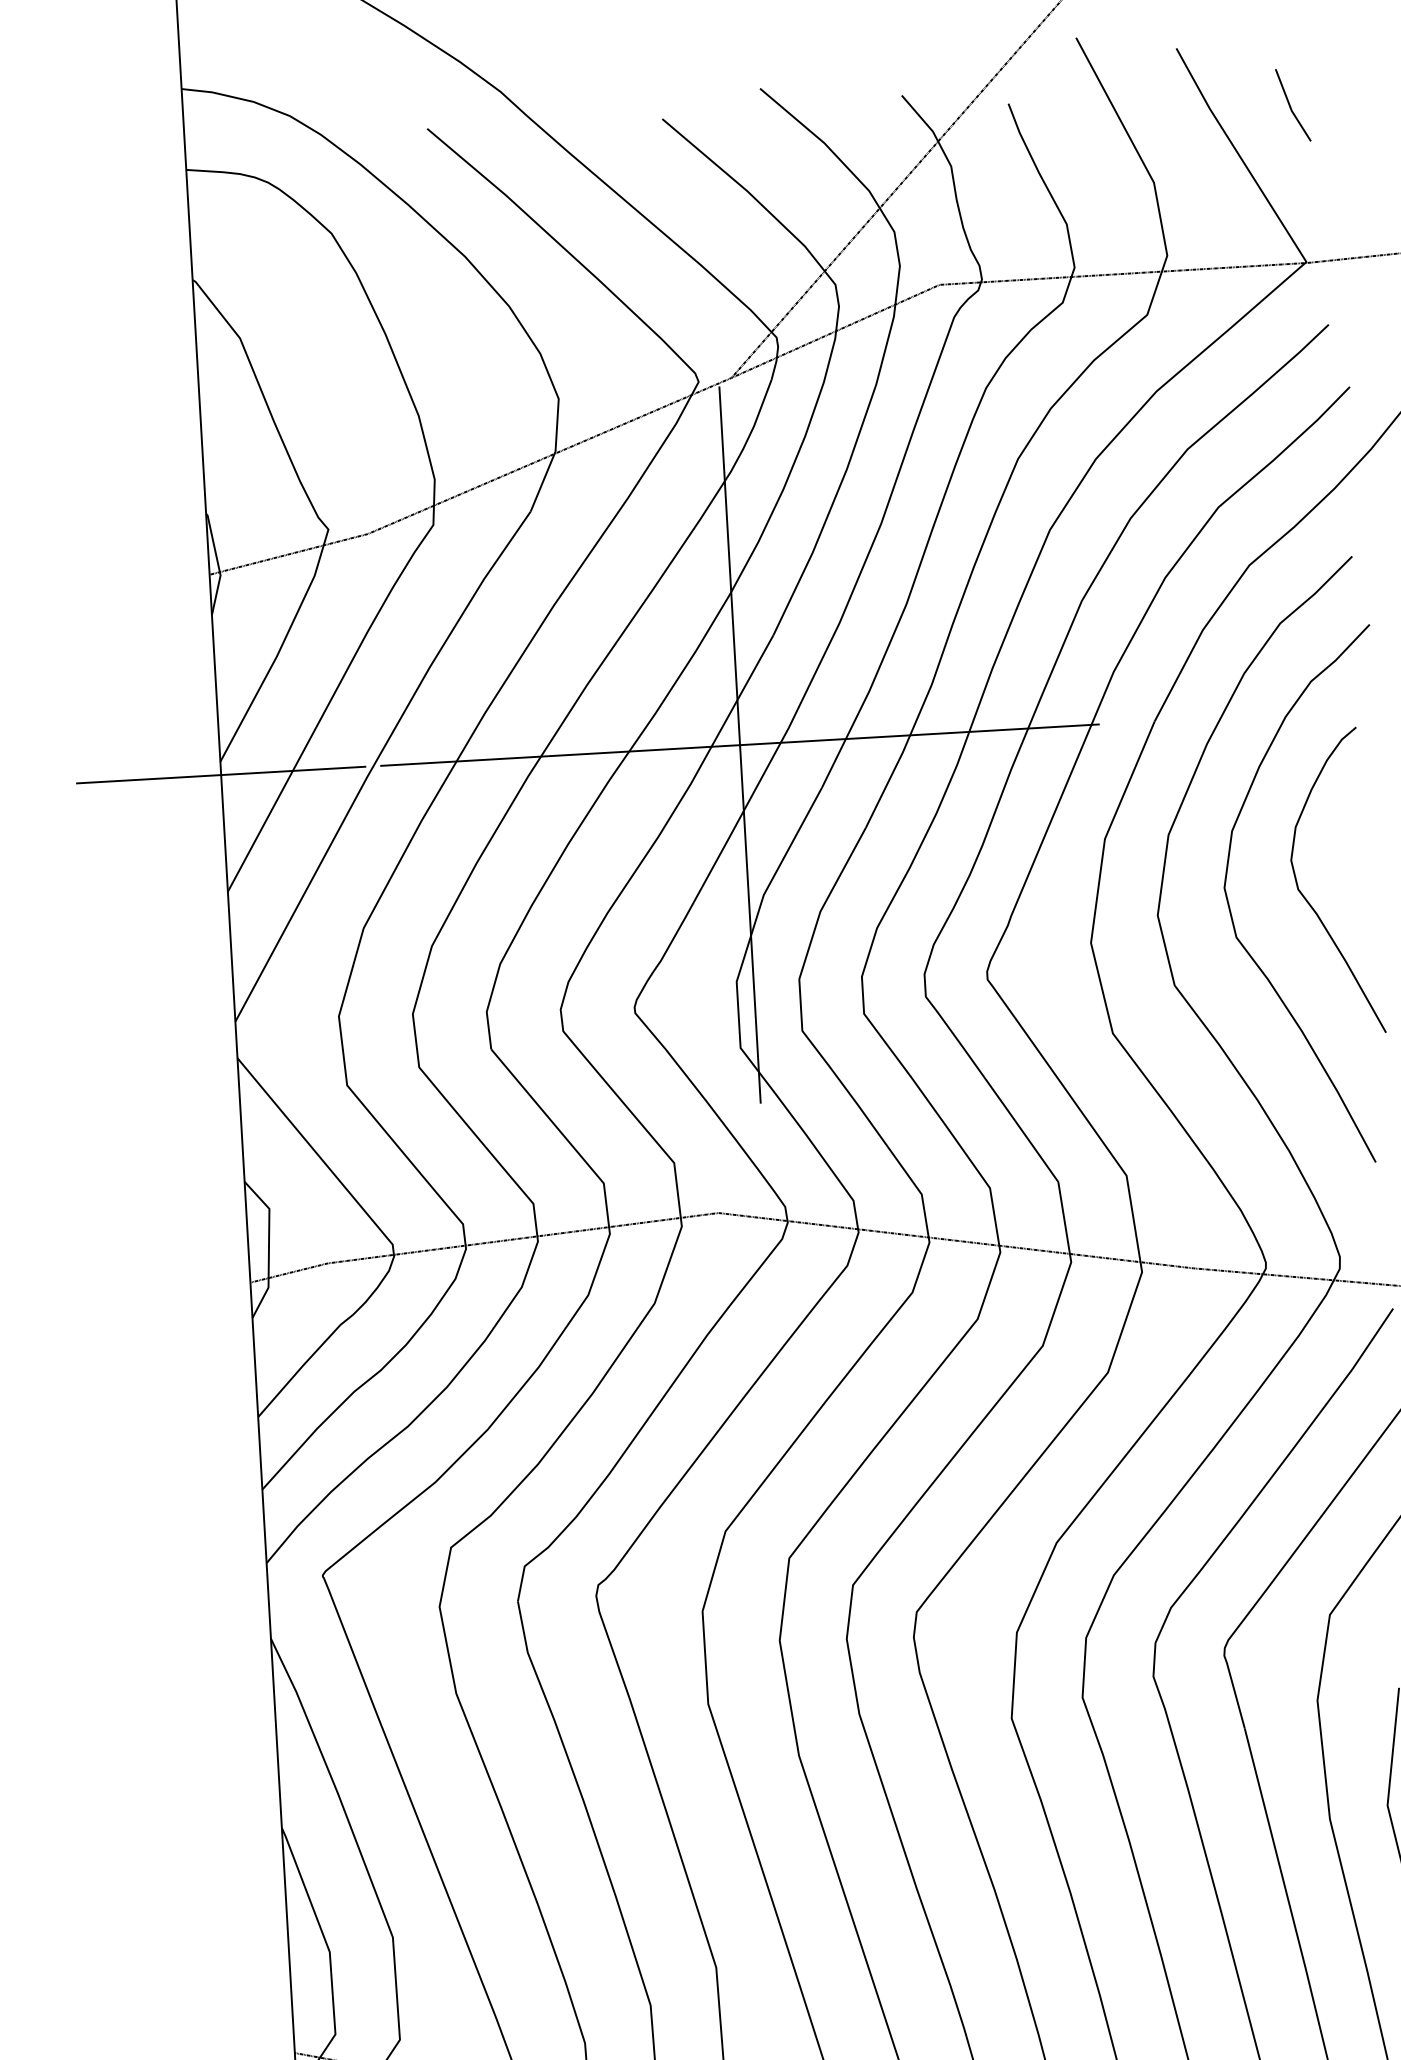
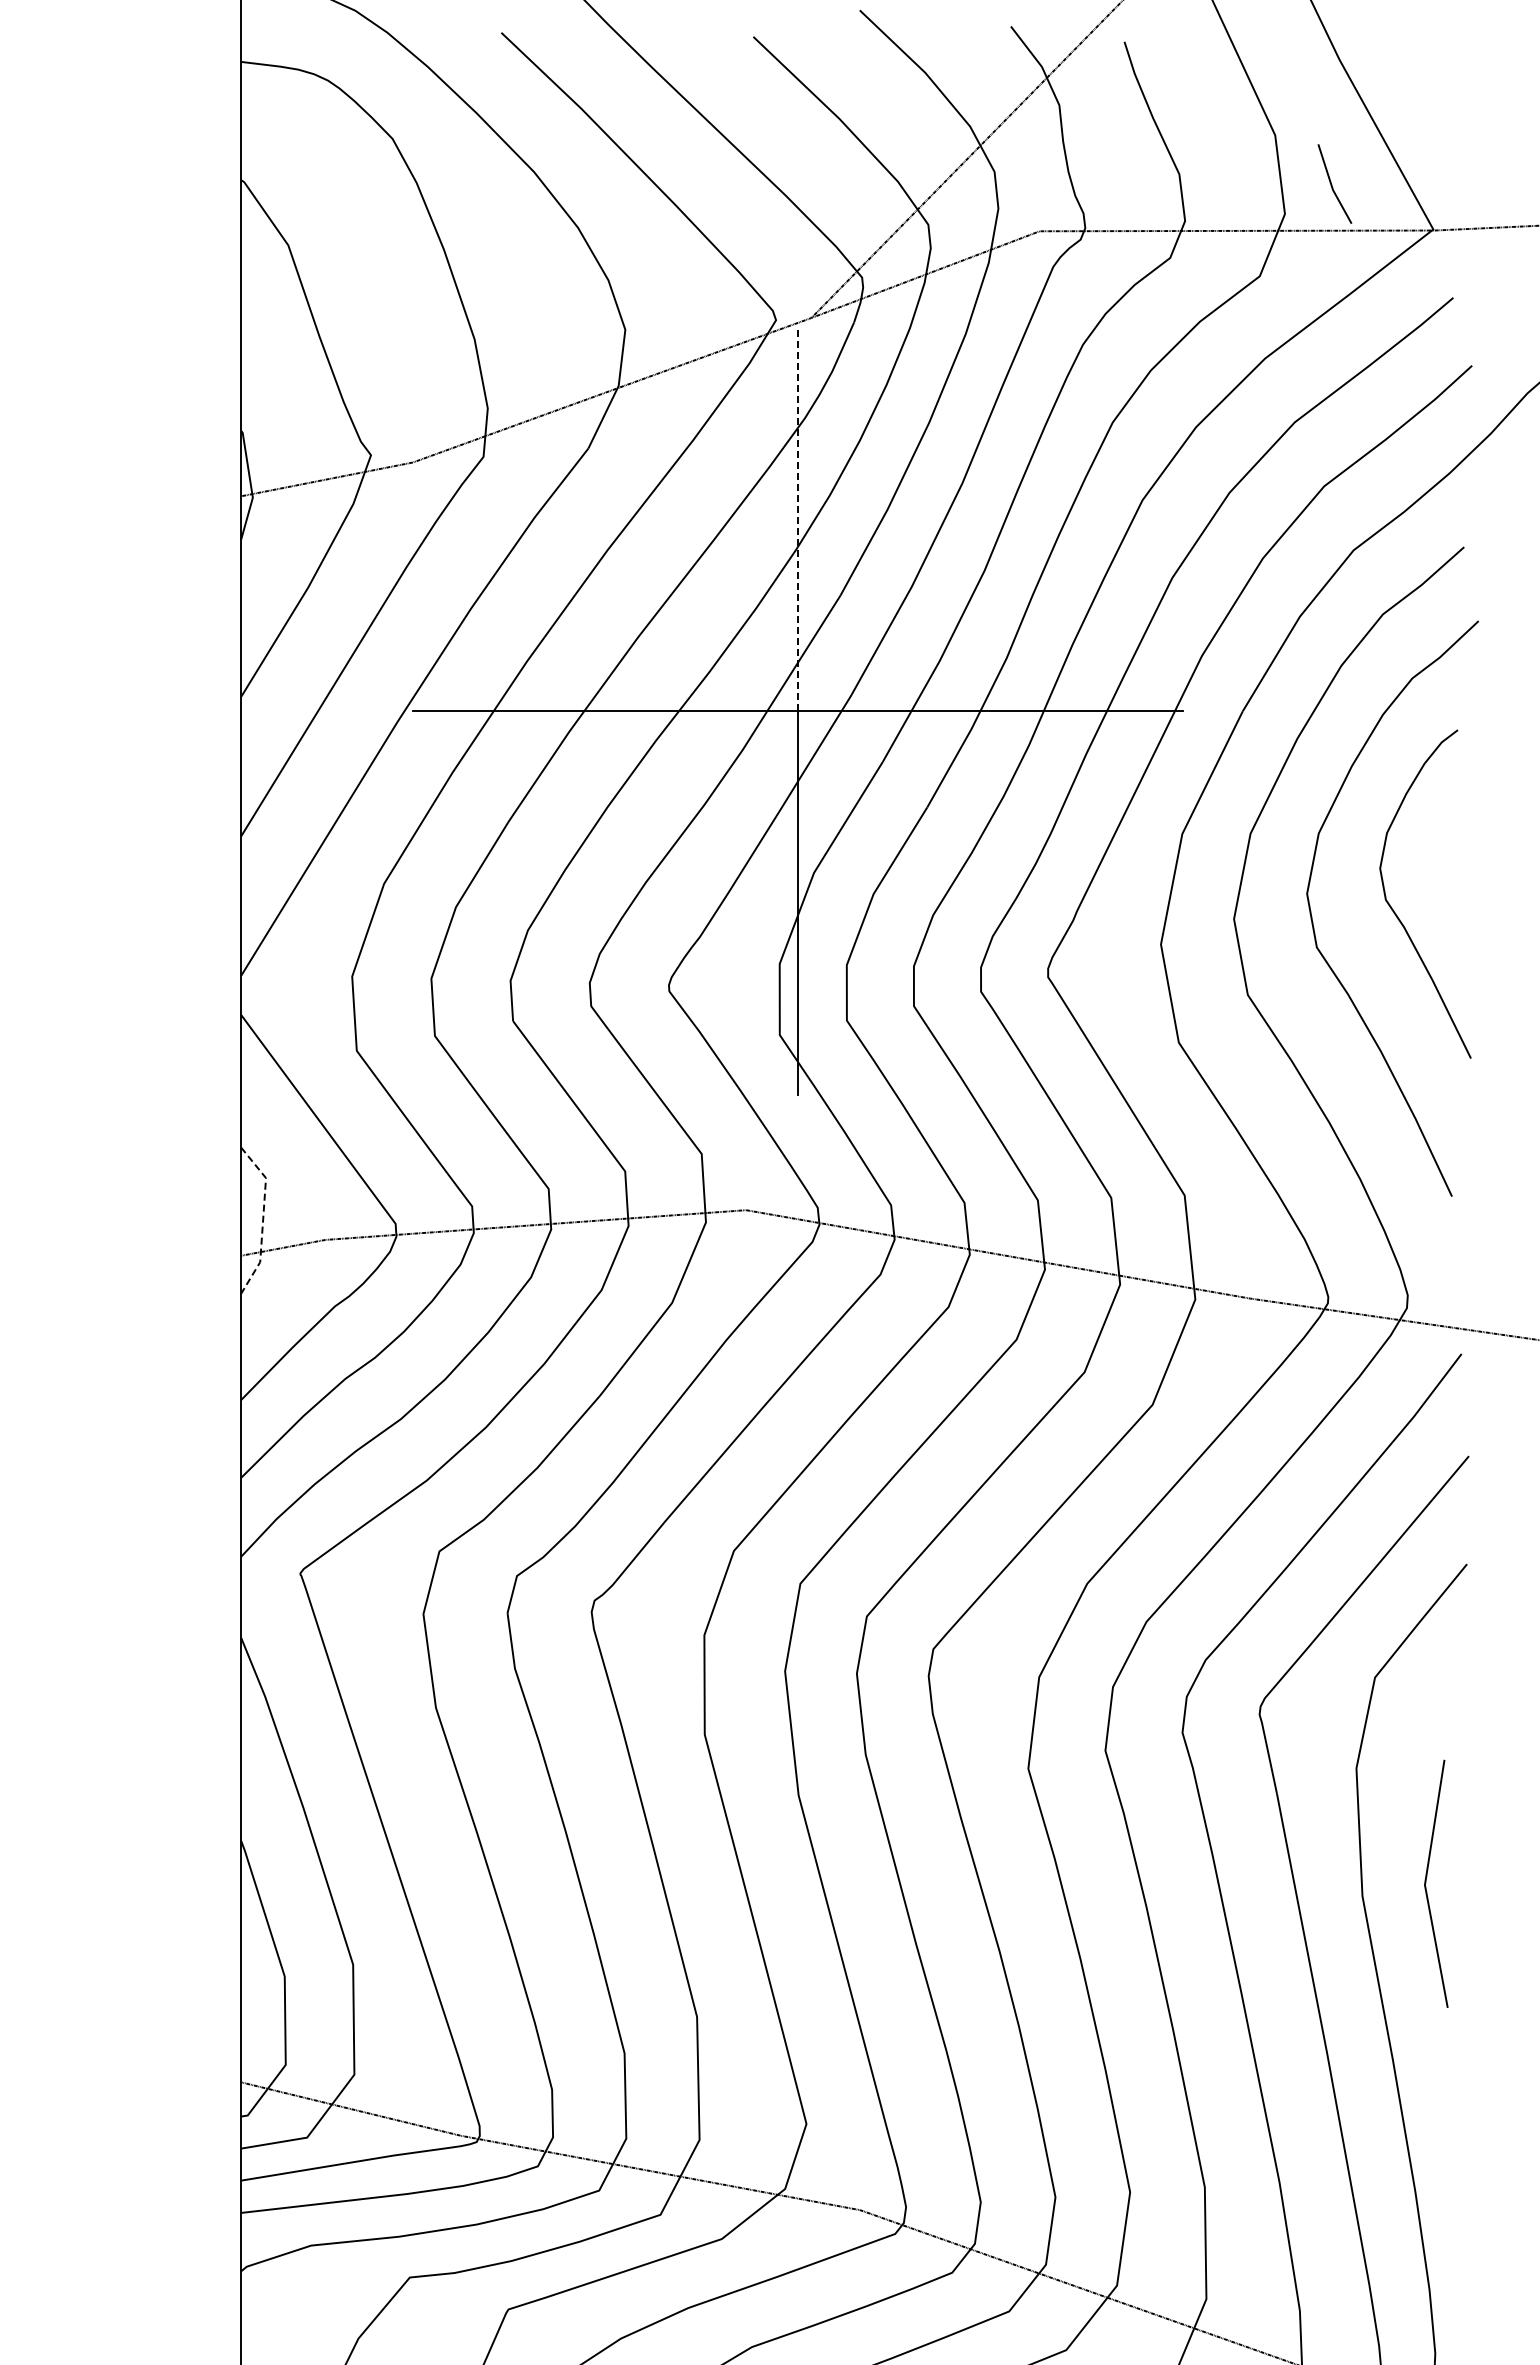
line: (1291, 105) -> (1332, 184), moved
line: (729, 566) -> (797, 519), solid -> dashed
line: (220, 775) -> (240, 711), removed
line: (269, 1246) -> (263, 1218), solid -> dashed

